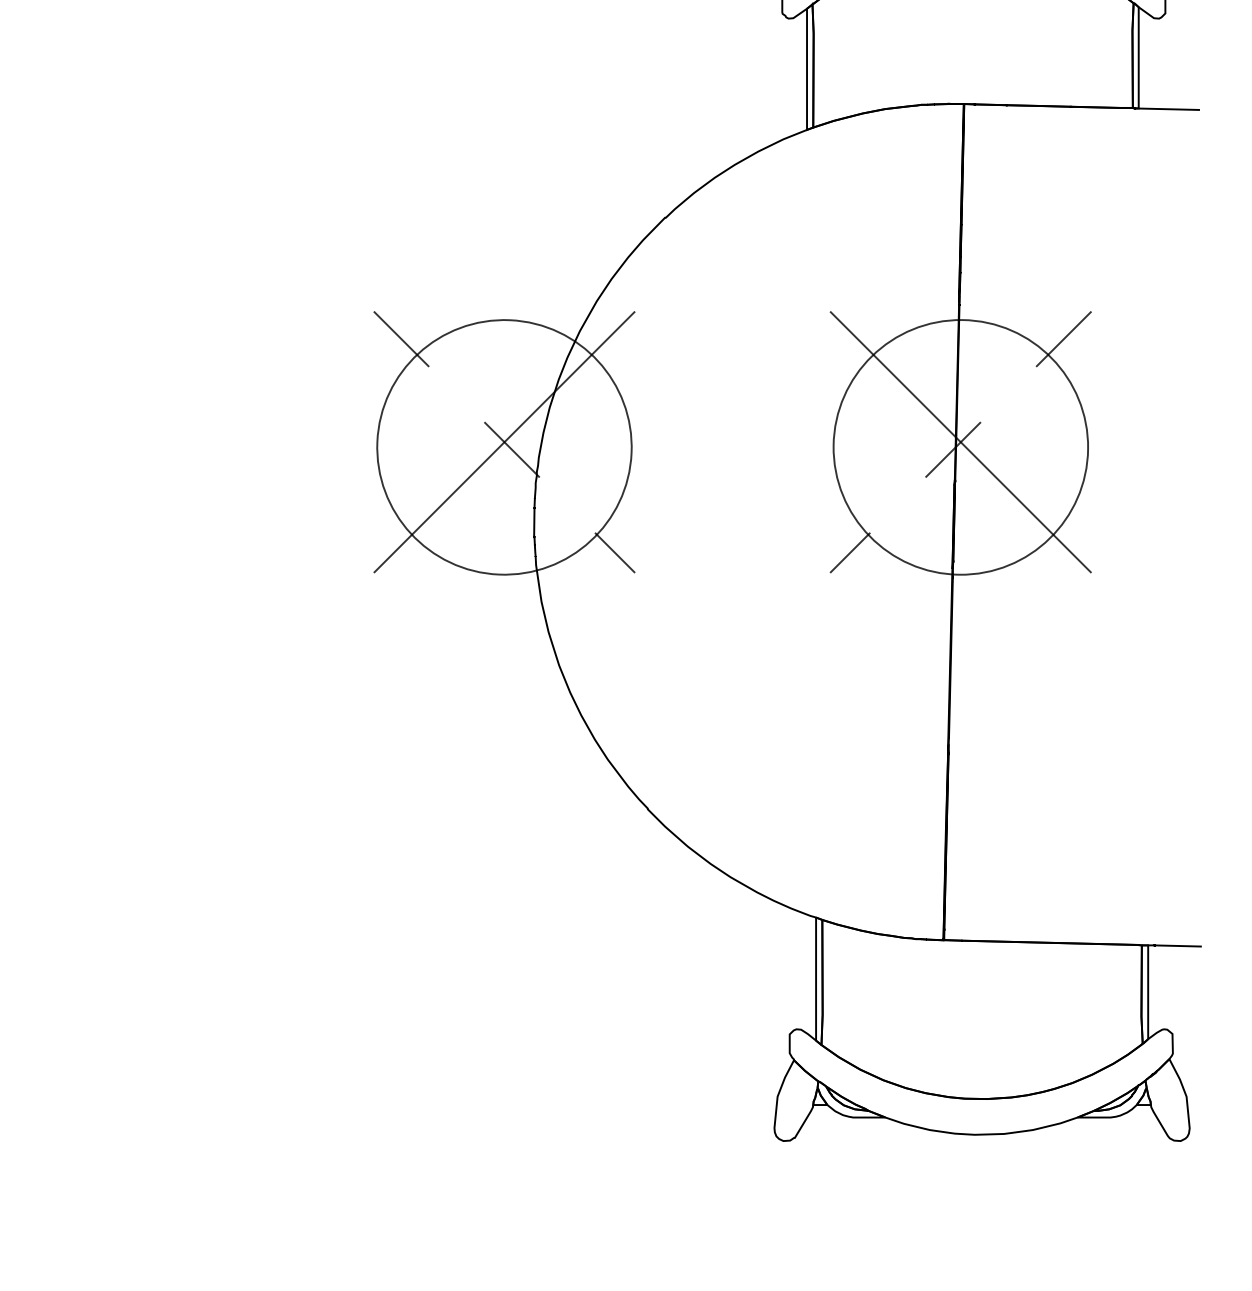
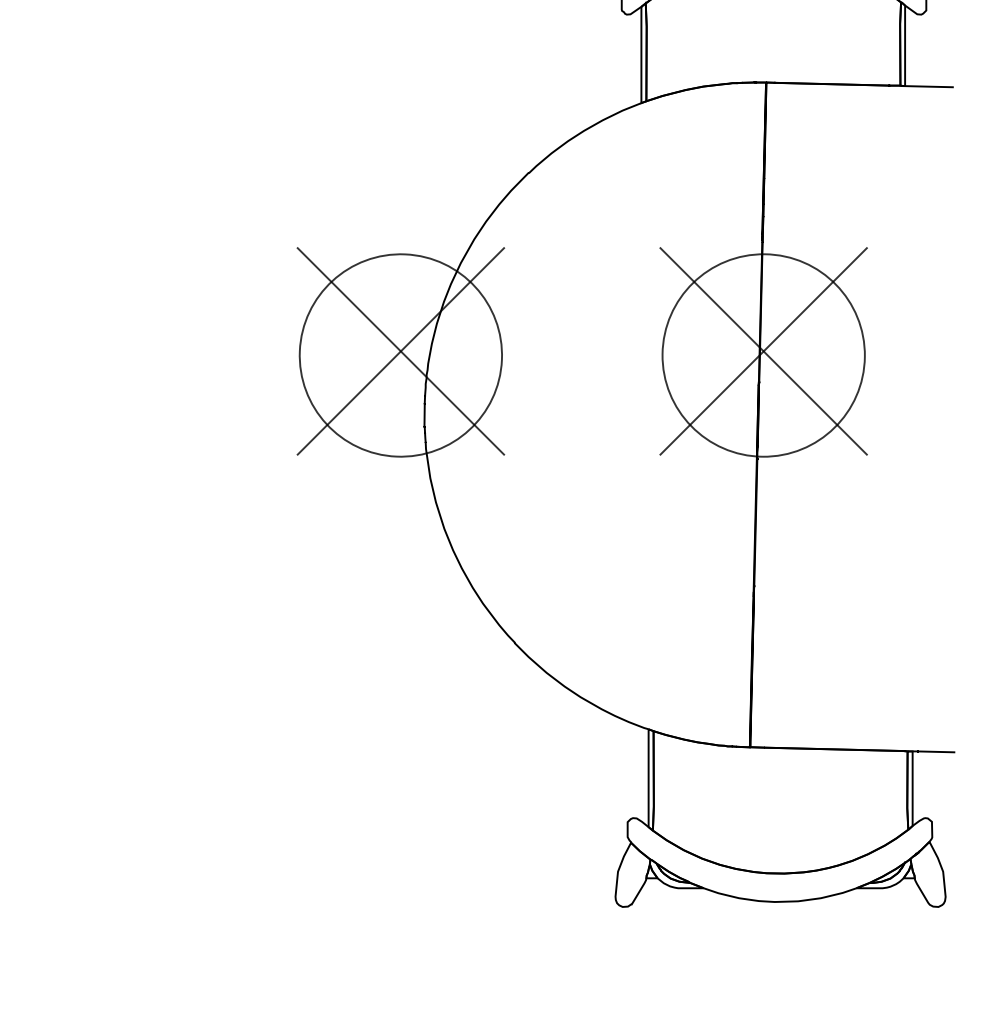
line: (504, 442) -> (400, 351), dashed -> solid
line: (960, 442) -> (763, 351), dashed -> solid

